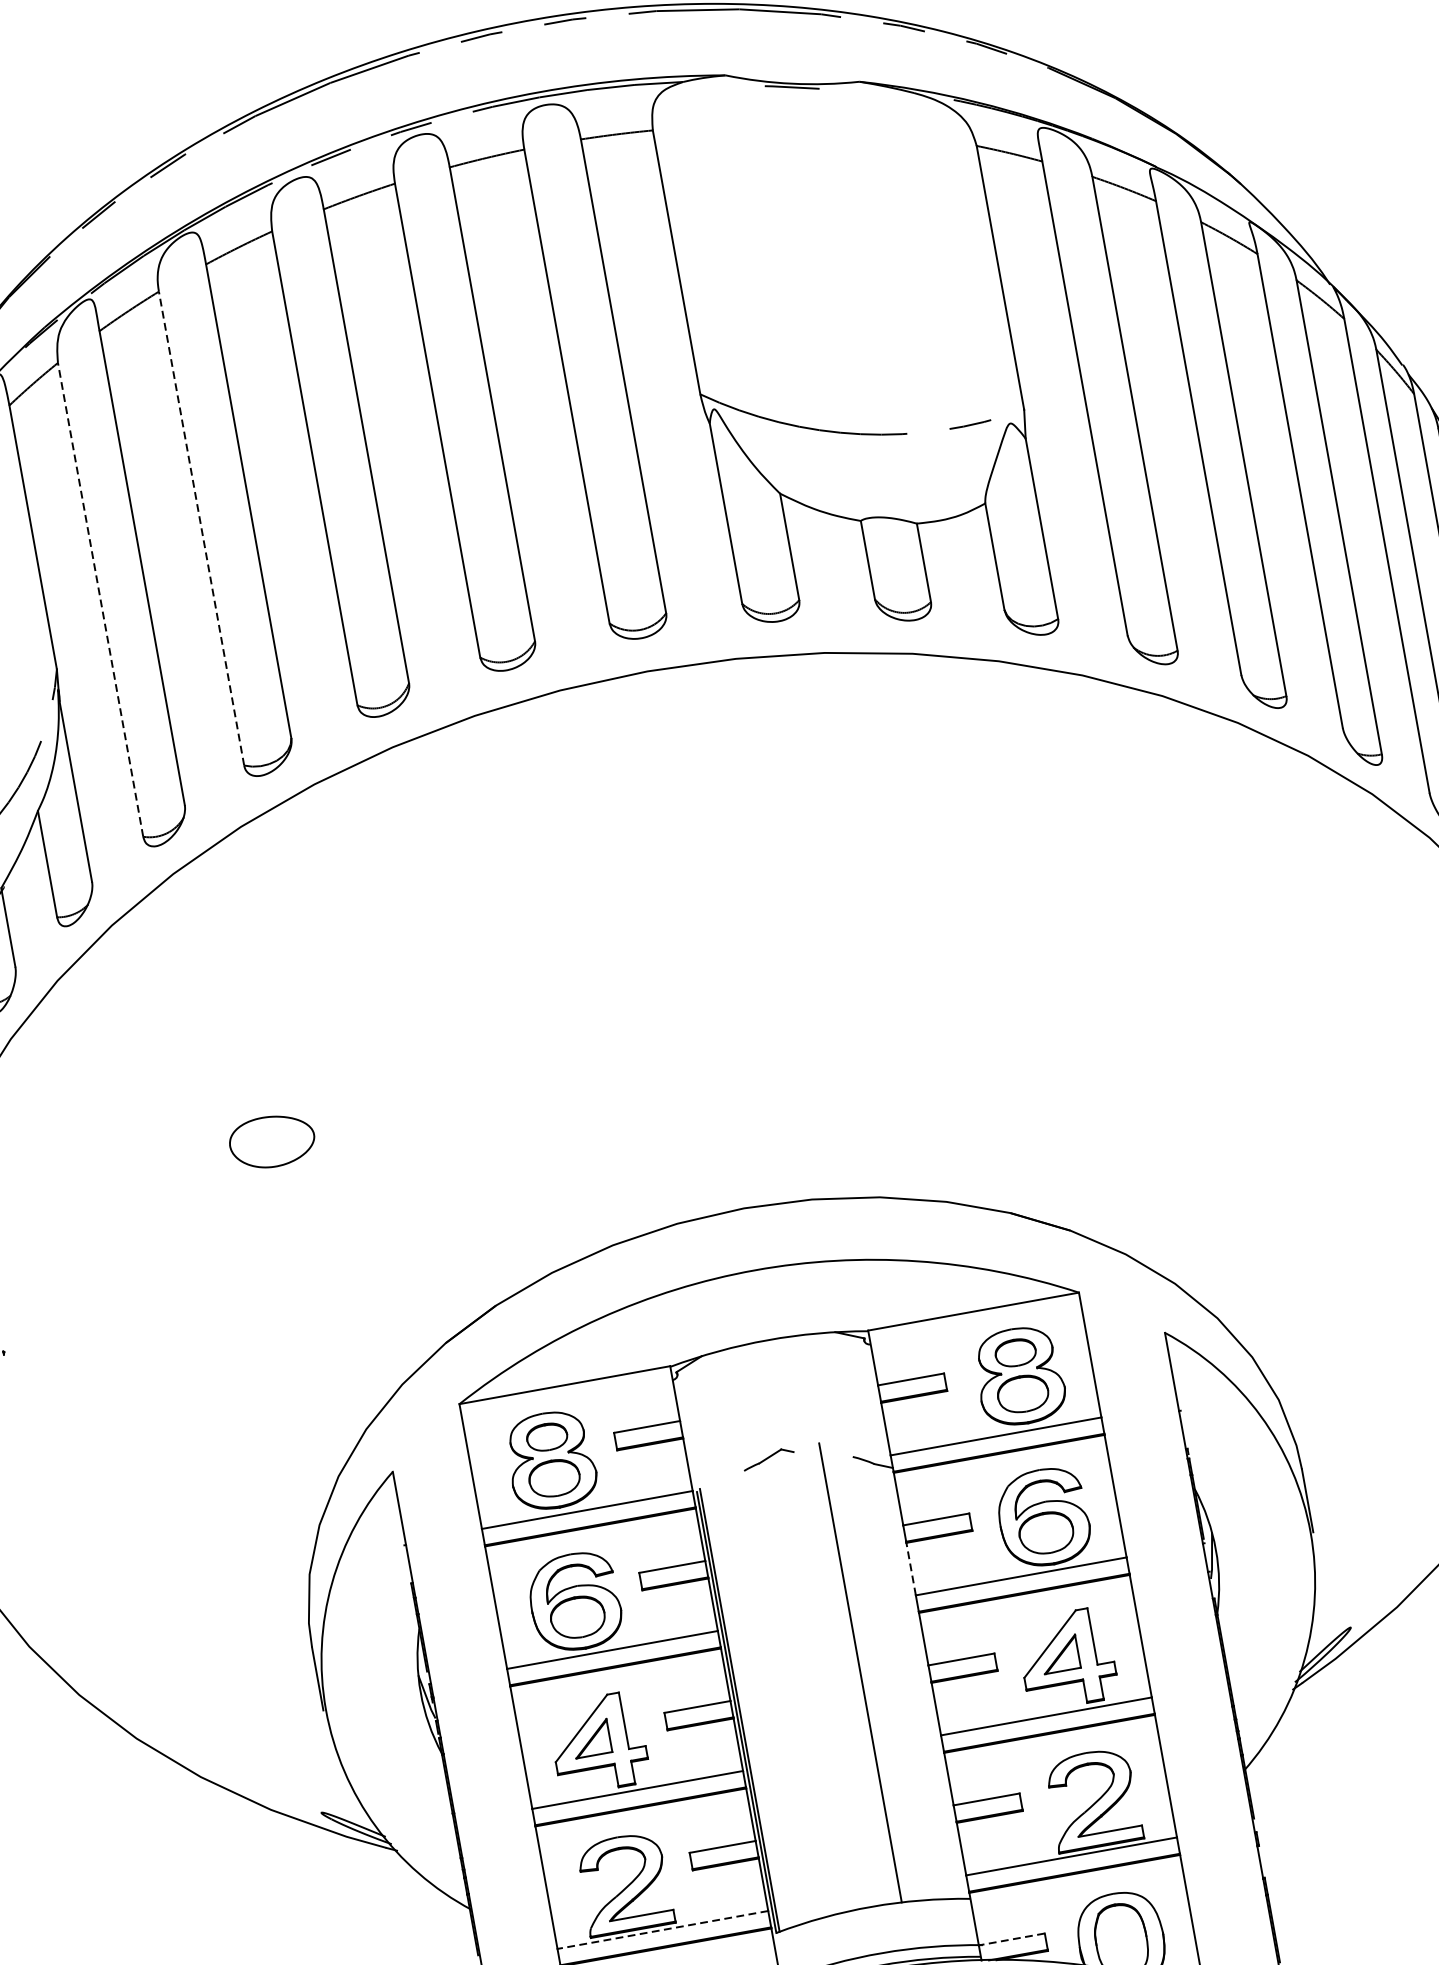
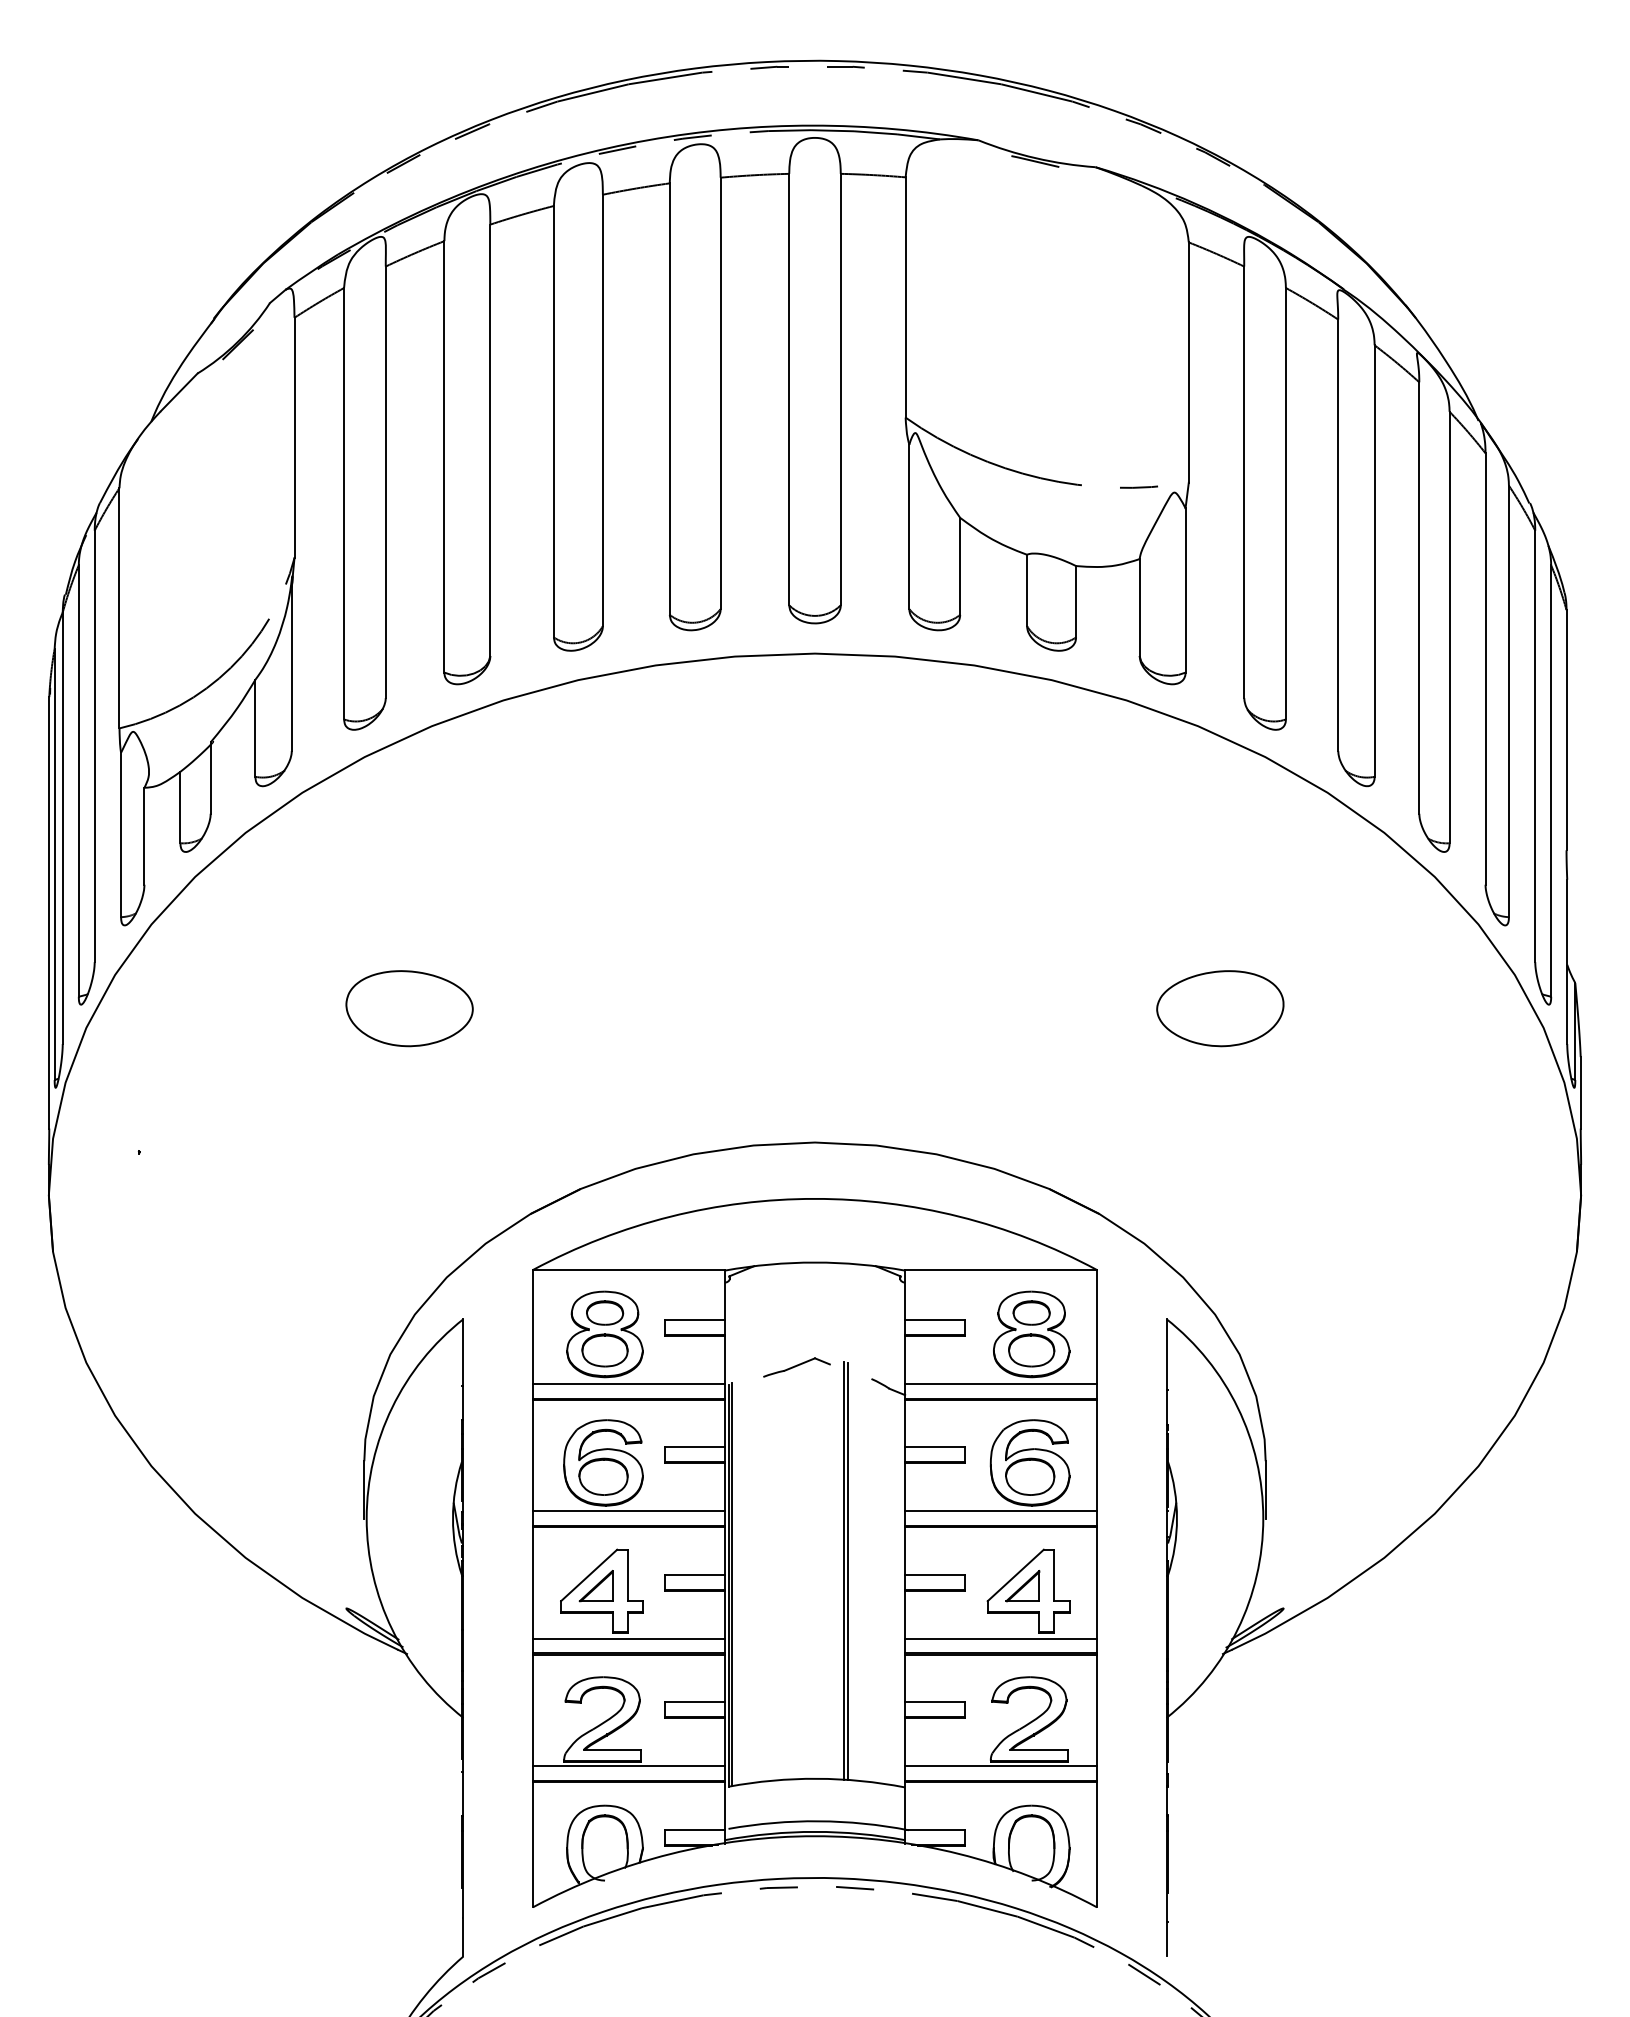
line: (201, 528) -> (444, 456), dashed -> solid
line: (101, 599) -> (344, 503), dashed -> solid
part: (1162, 981) -> (1220, 1008), added
part: (272, 1141) -> (409, 1008), size x1.67
part: (768, 1459) -> (796, 1367), size x1.43
line: (911, 1569) -> (905, 1487), dashed -> solid
line: (865, 1671) -> (848, 1570), added
line: (662, 1930) -> (628, 1766), dashed -> solid
line: (1011, 1939) -> (934, 1829), dashed -> solid

